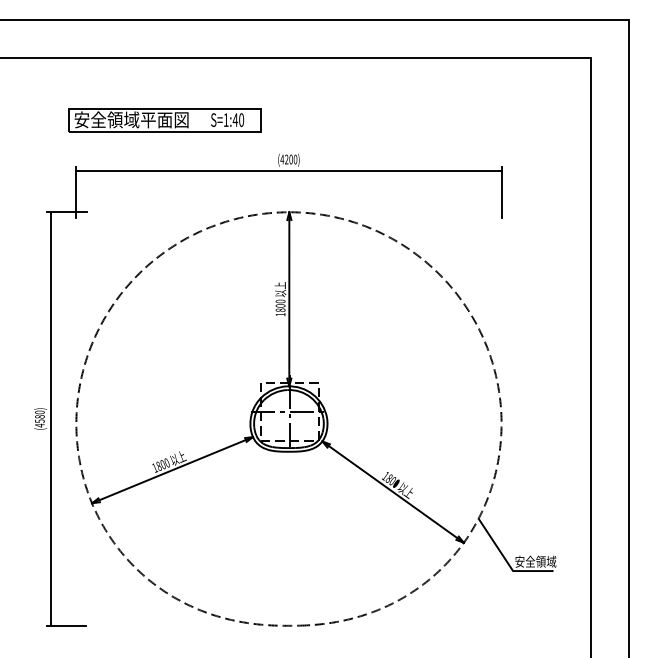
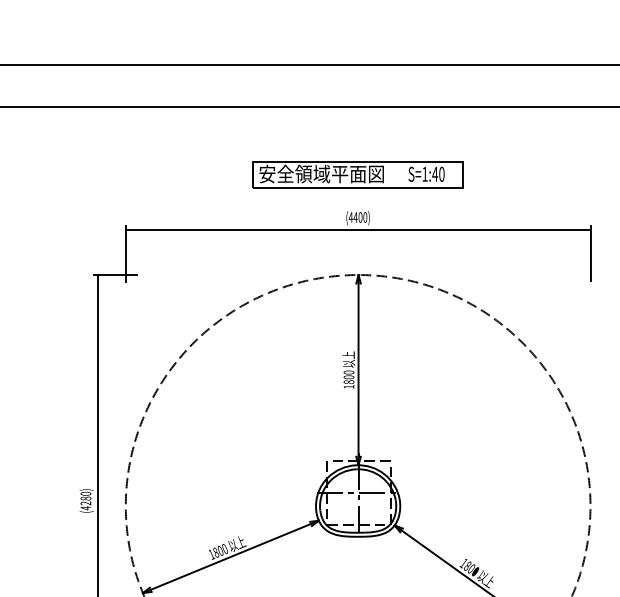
part: (164, 120) -> (357, 174), moved
text: (286, 159) -> (355, 217), (4200) -> (4400)
text: (39, 420) -> (85, 502), (4580) -> (4280)

